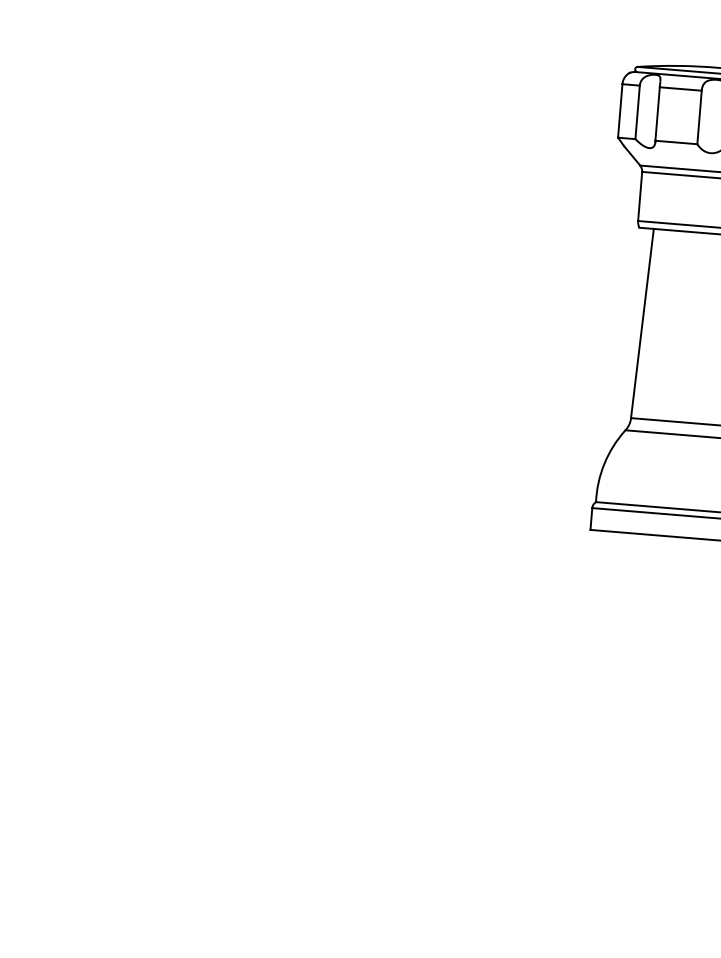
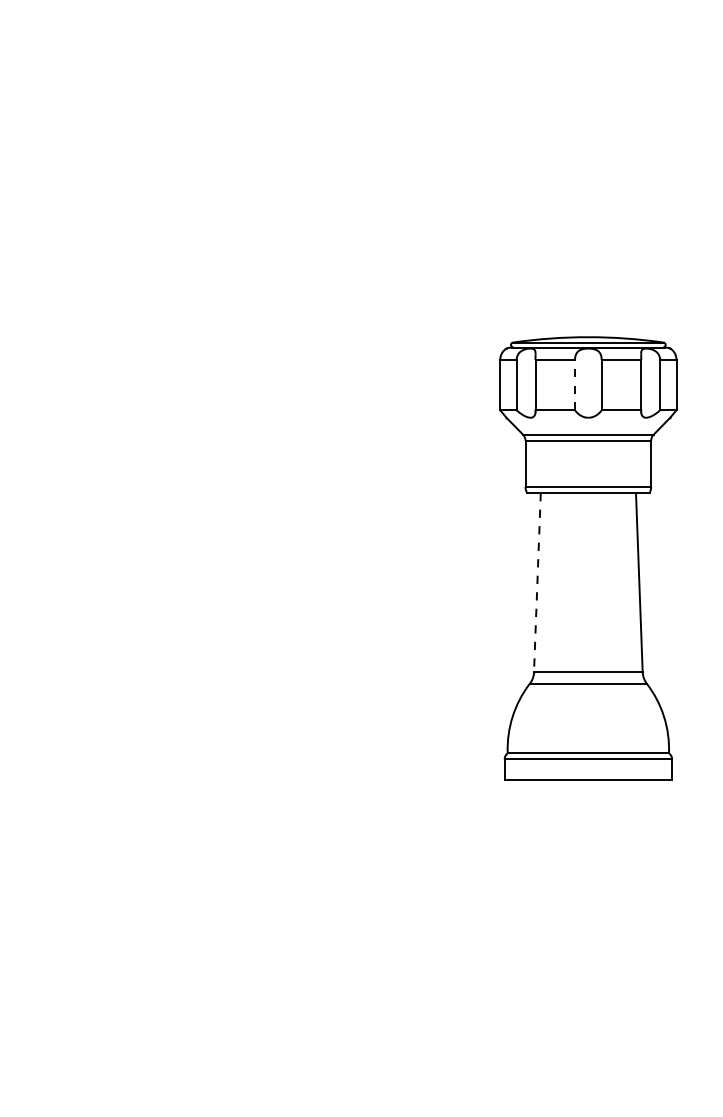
line: (700, 116) -> (575, 384), solid -> dashed
line: (642, 323) -> (537, 582), solid -> dashed

